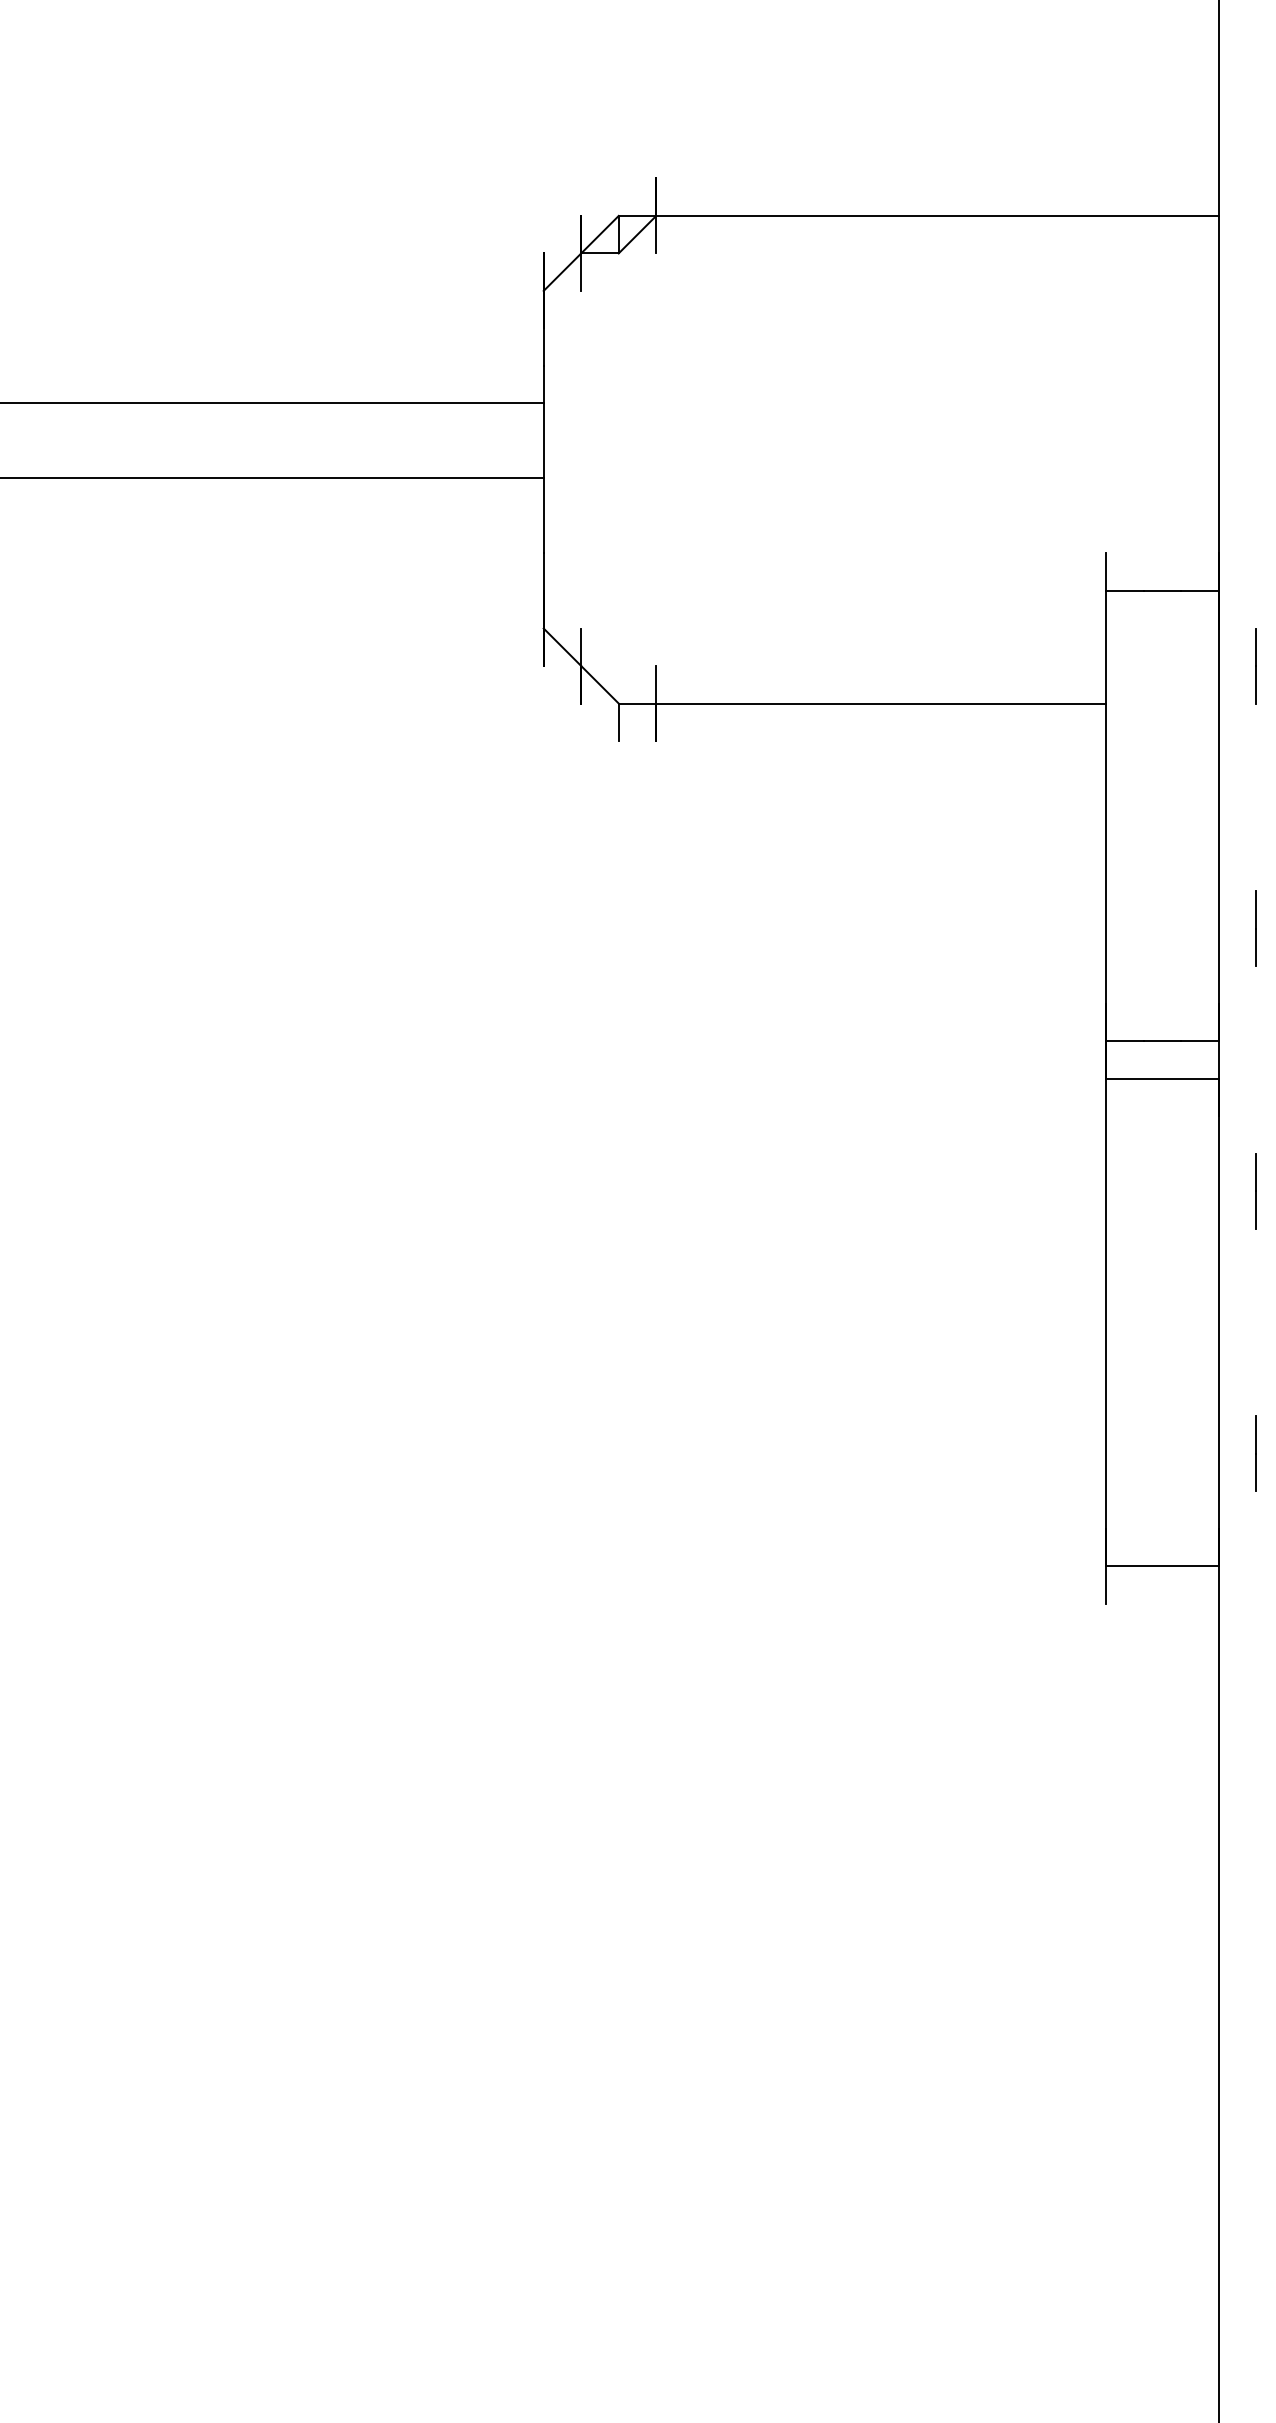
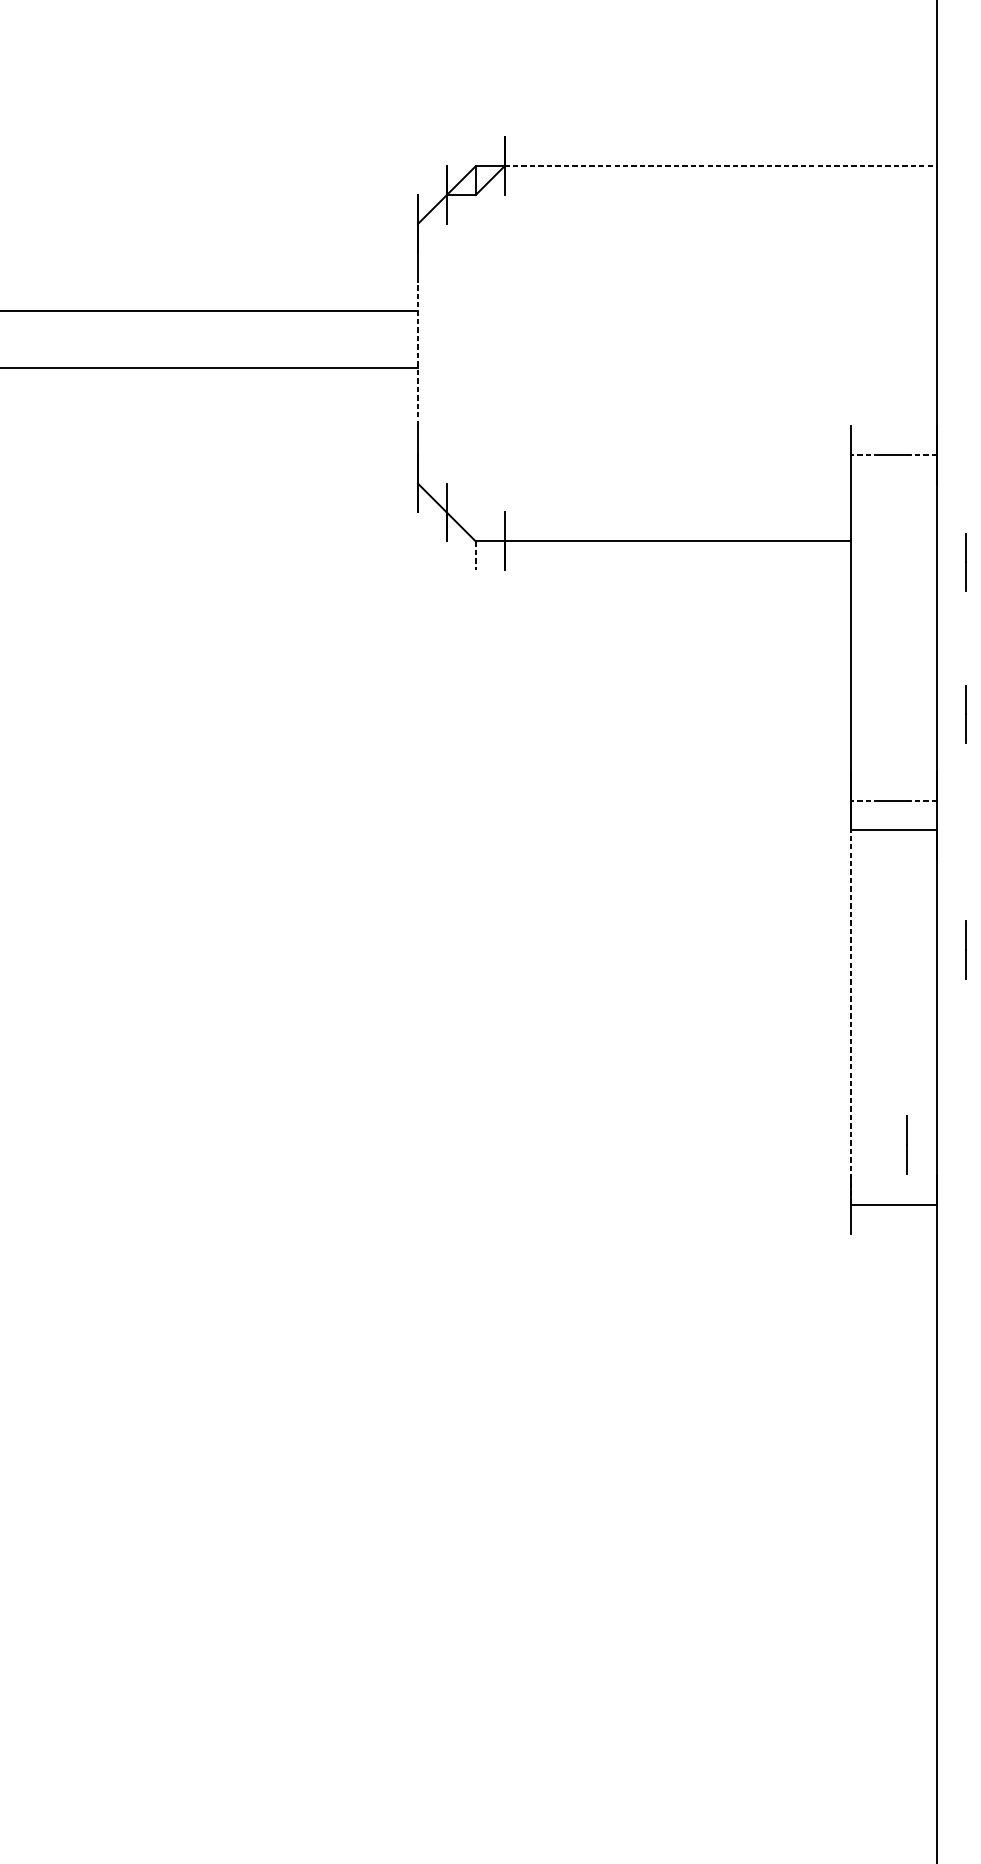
line: (938, 215) -> (721, 165), solid -> dashed
line: (543, 459) -> (417, 353), solid -> dashed
line: (1125, 591) -> (865, 455), solid -> dashed
line: (1200, 591) -> (923, 455), solid -> dashed
line: (1255, 666) -> (965, 562), moved
line: (618, 722) -> (475, 555), solid -> dashed
line: (1125, 1041) -> (865, 801), solid -> dashed
line: (1200, 1041) -> (923, 801), solid -> dashed
line: (1255, 1191) -> (965, 950), moved
line: (1106, 1322) -> (850, 1017), solid -> dashed
line: (1255, 1453) -> (906, 1145), moved

